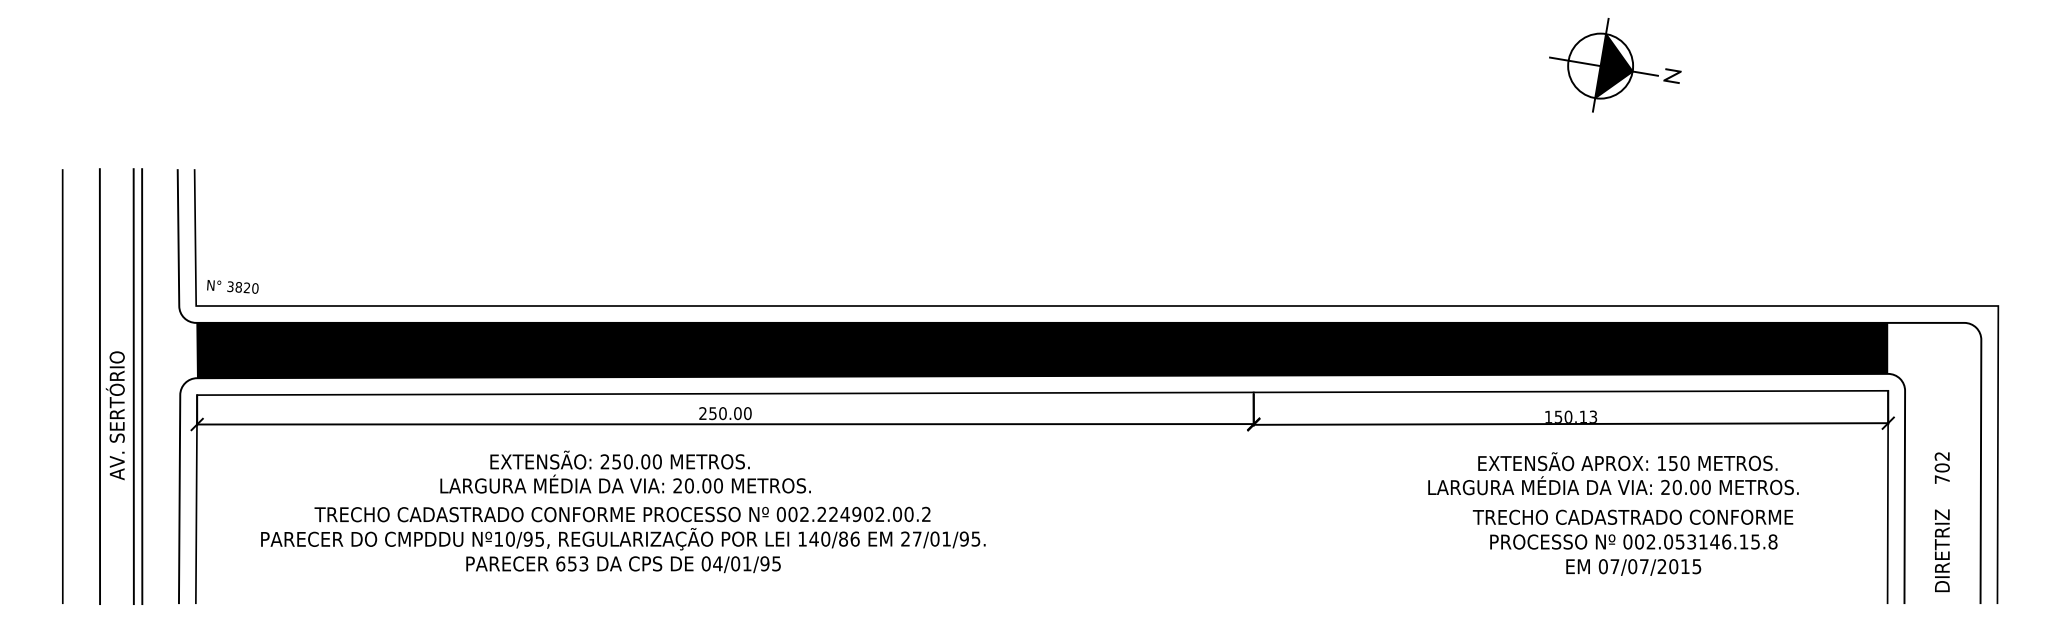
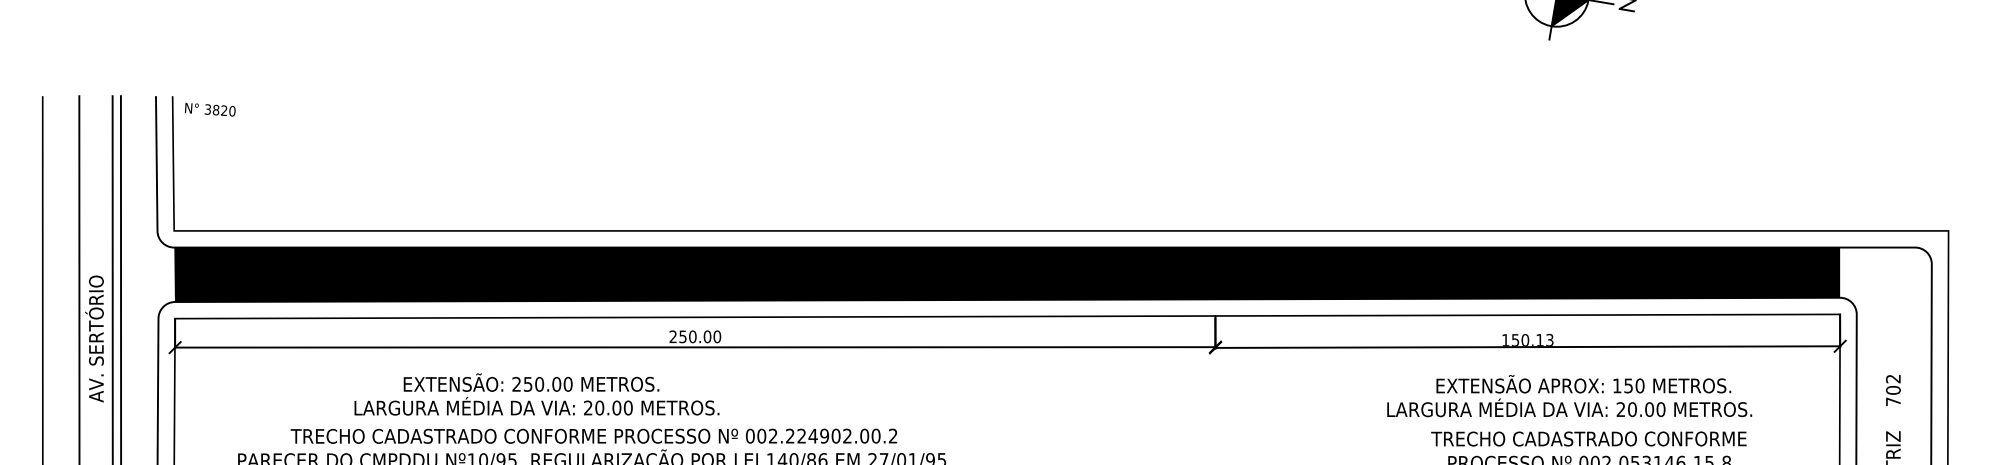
text: (232, 286) -> (209, 109), moved
text: (625, 471) -> (536, 393), moved

